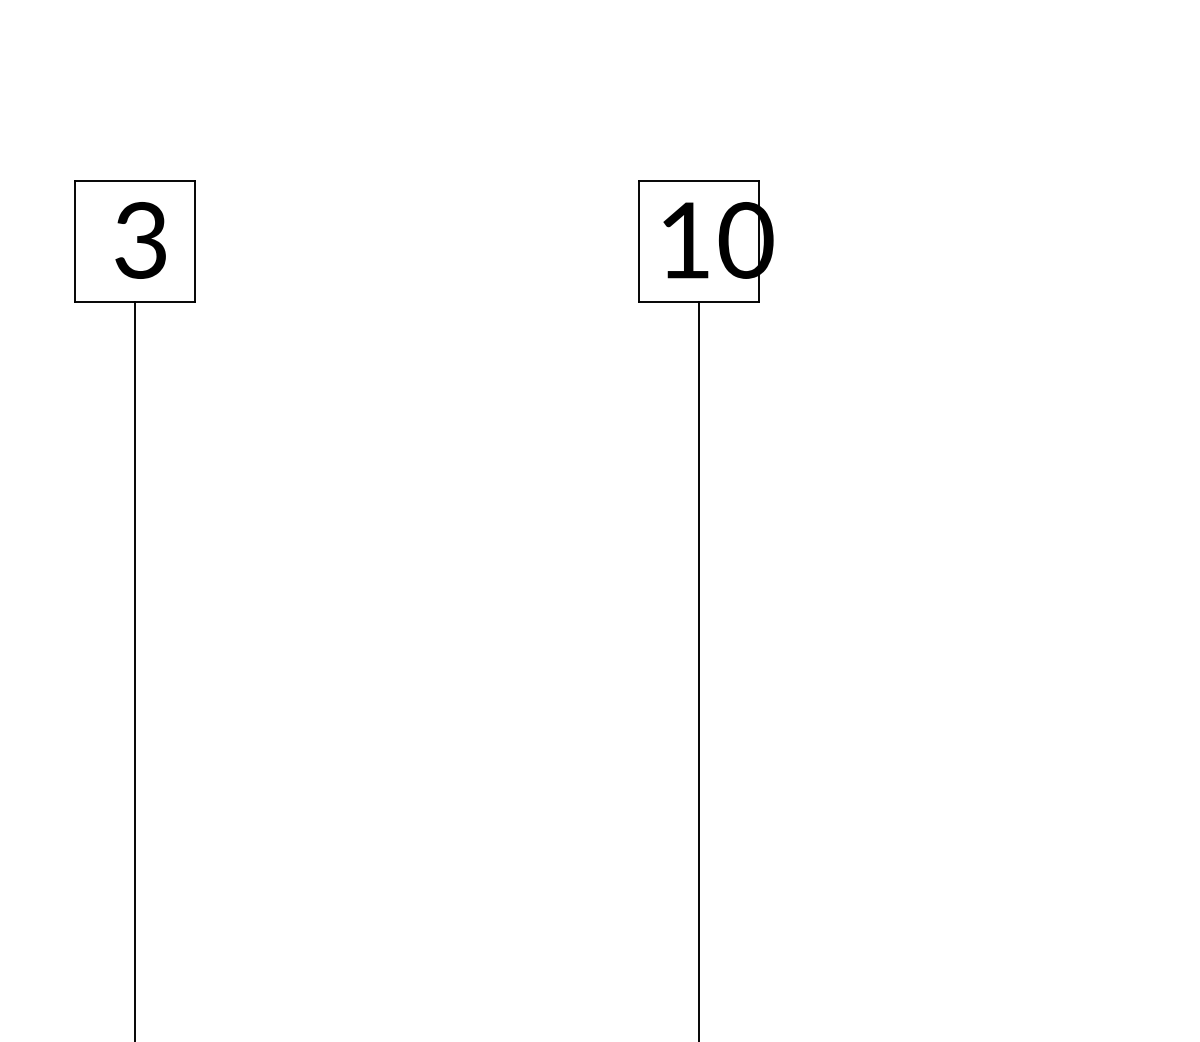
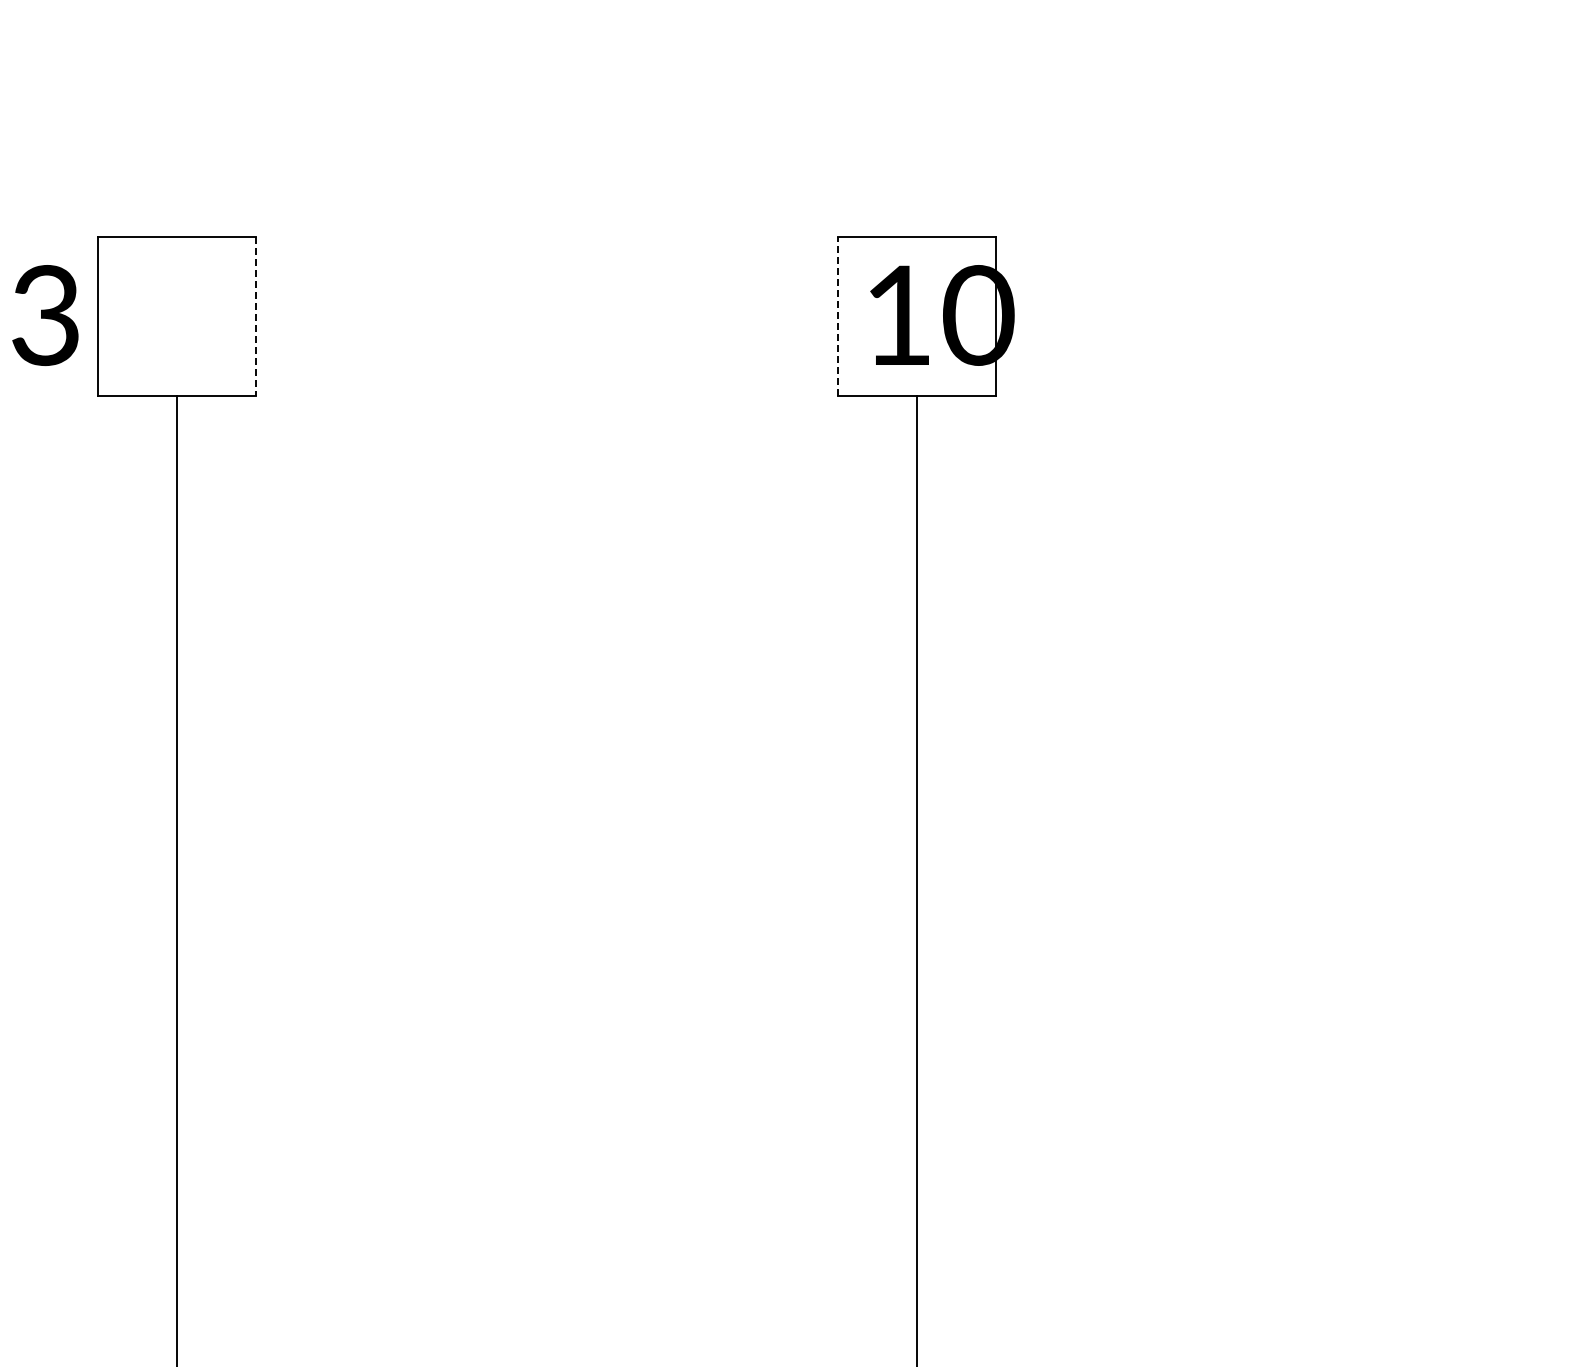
text: (140, 240) -> (45, 315), moved
line: (195, 241) -> (256, 317), solid -> dashed
line: (638, 241) -> (837, 316), solid -> dashed

